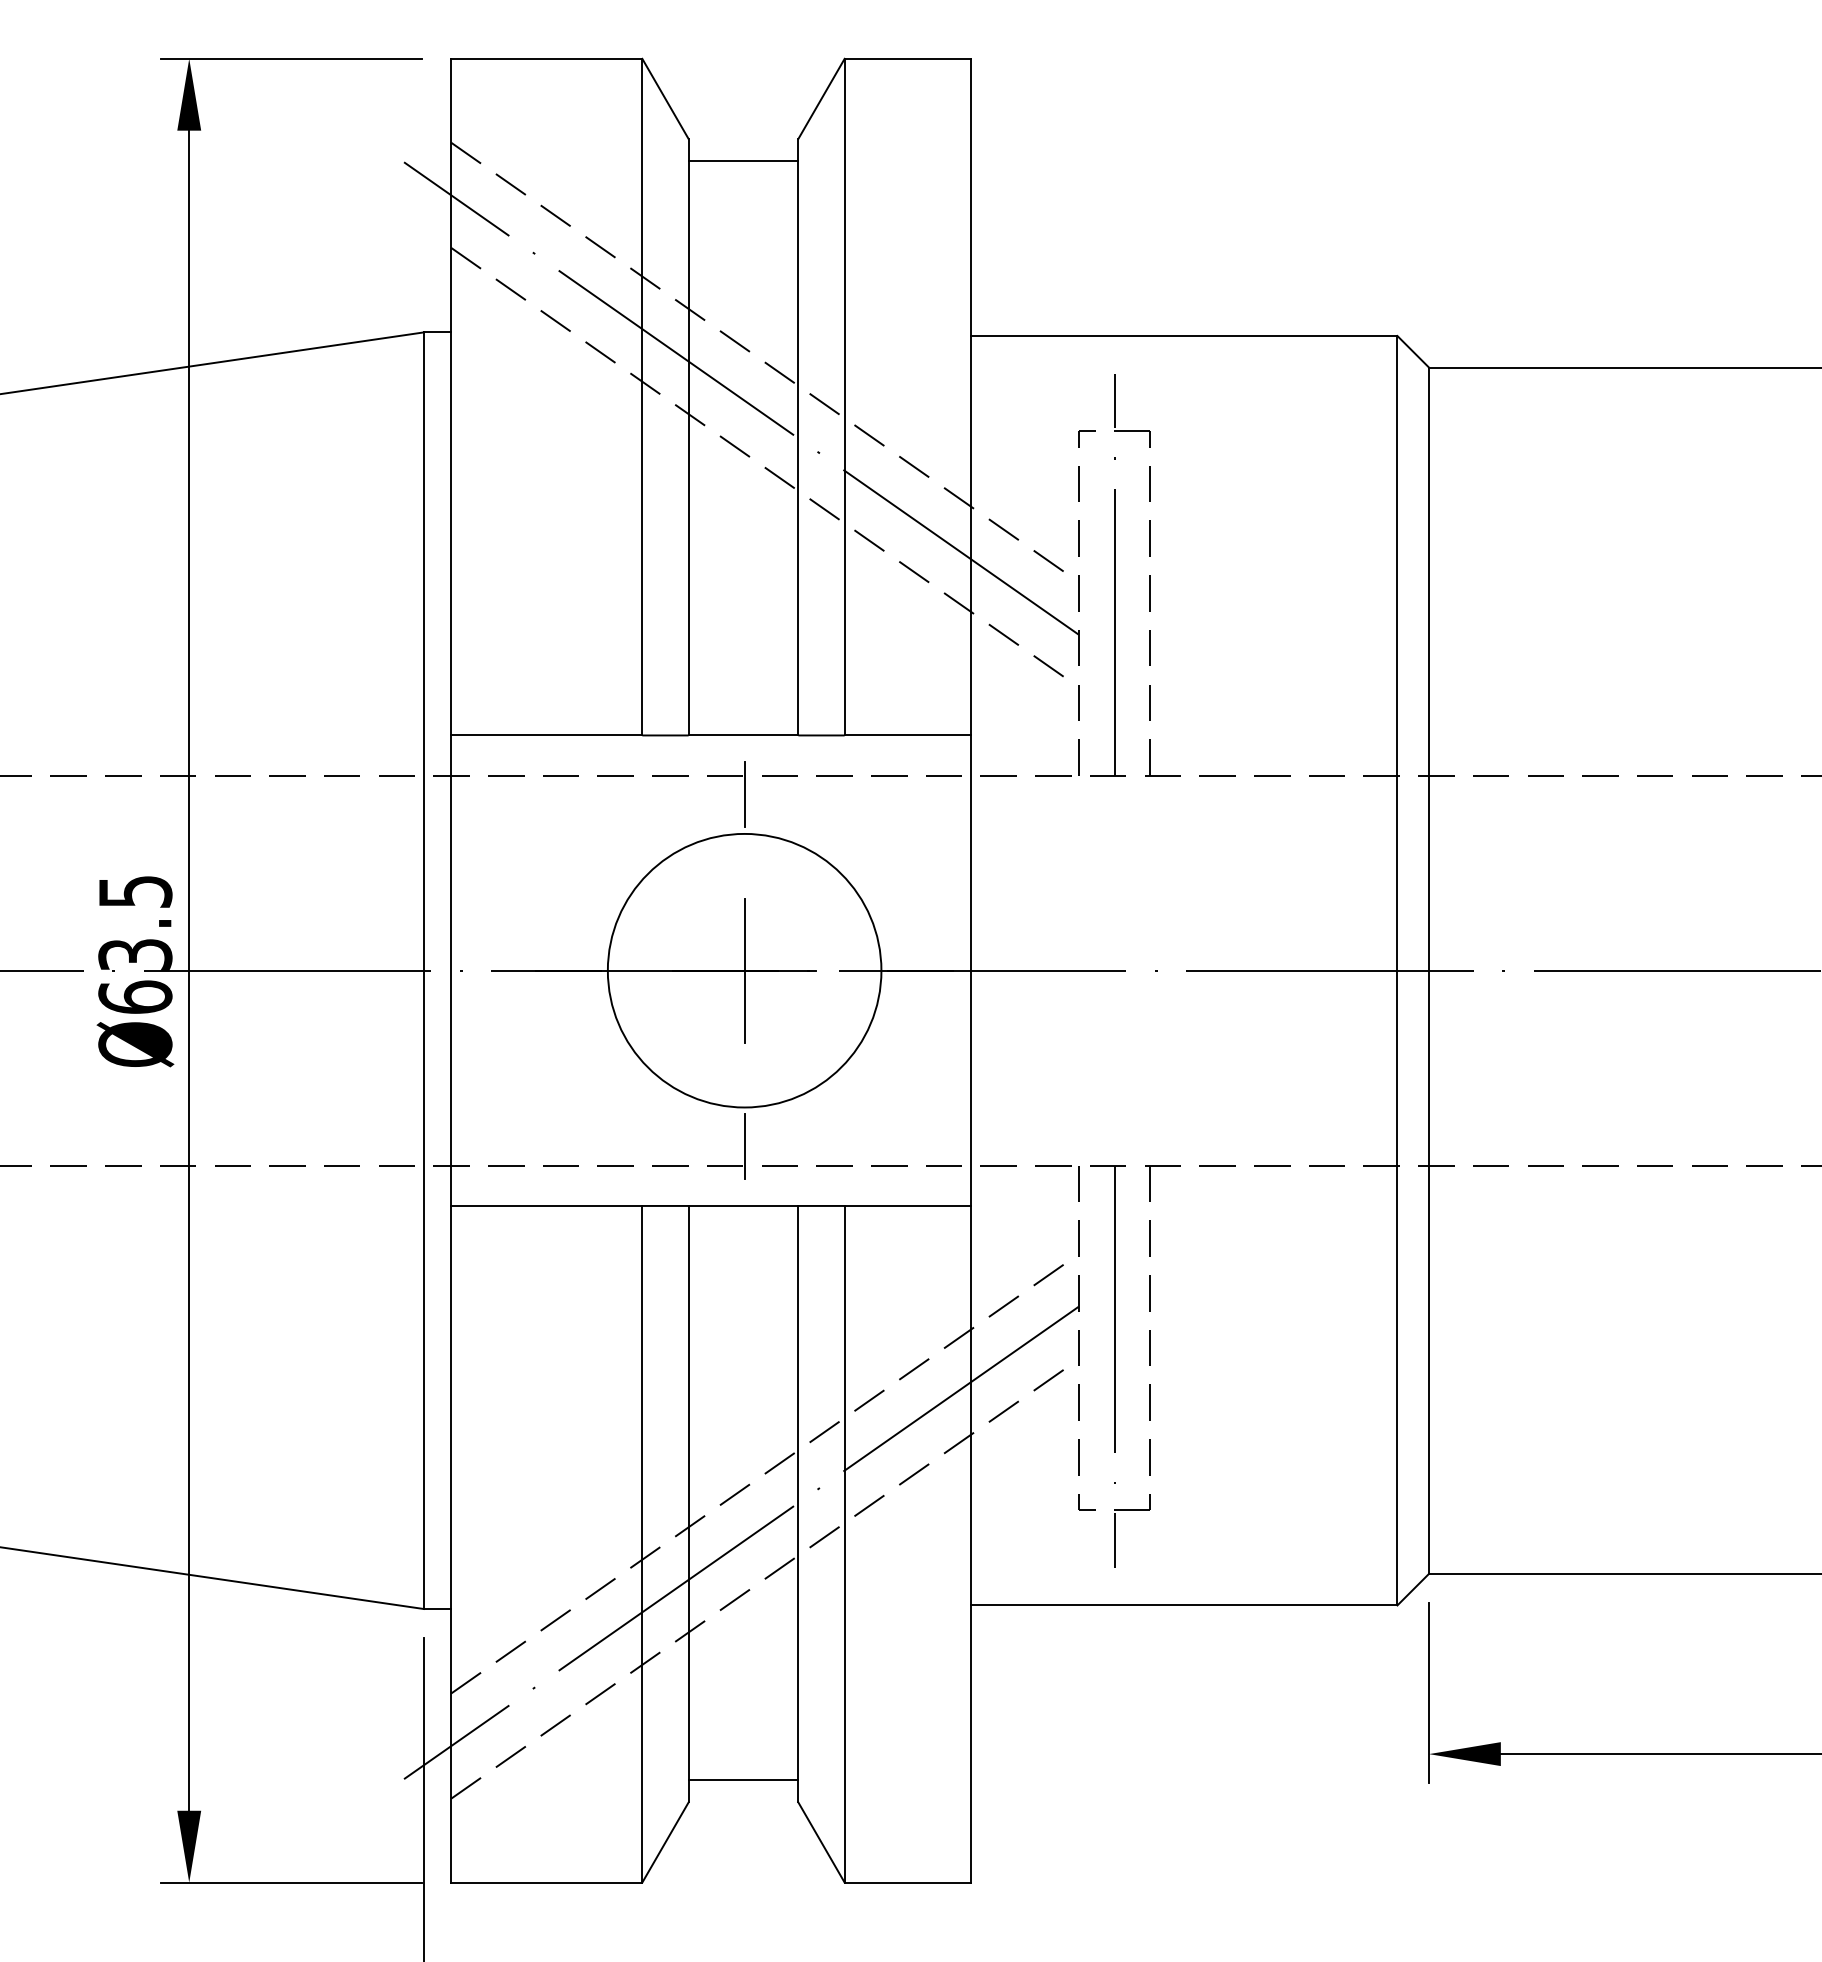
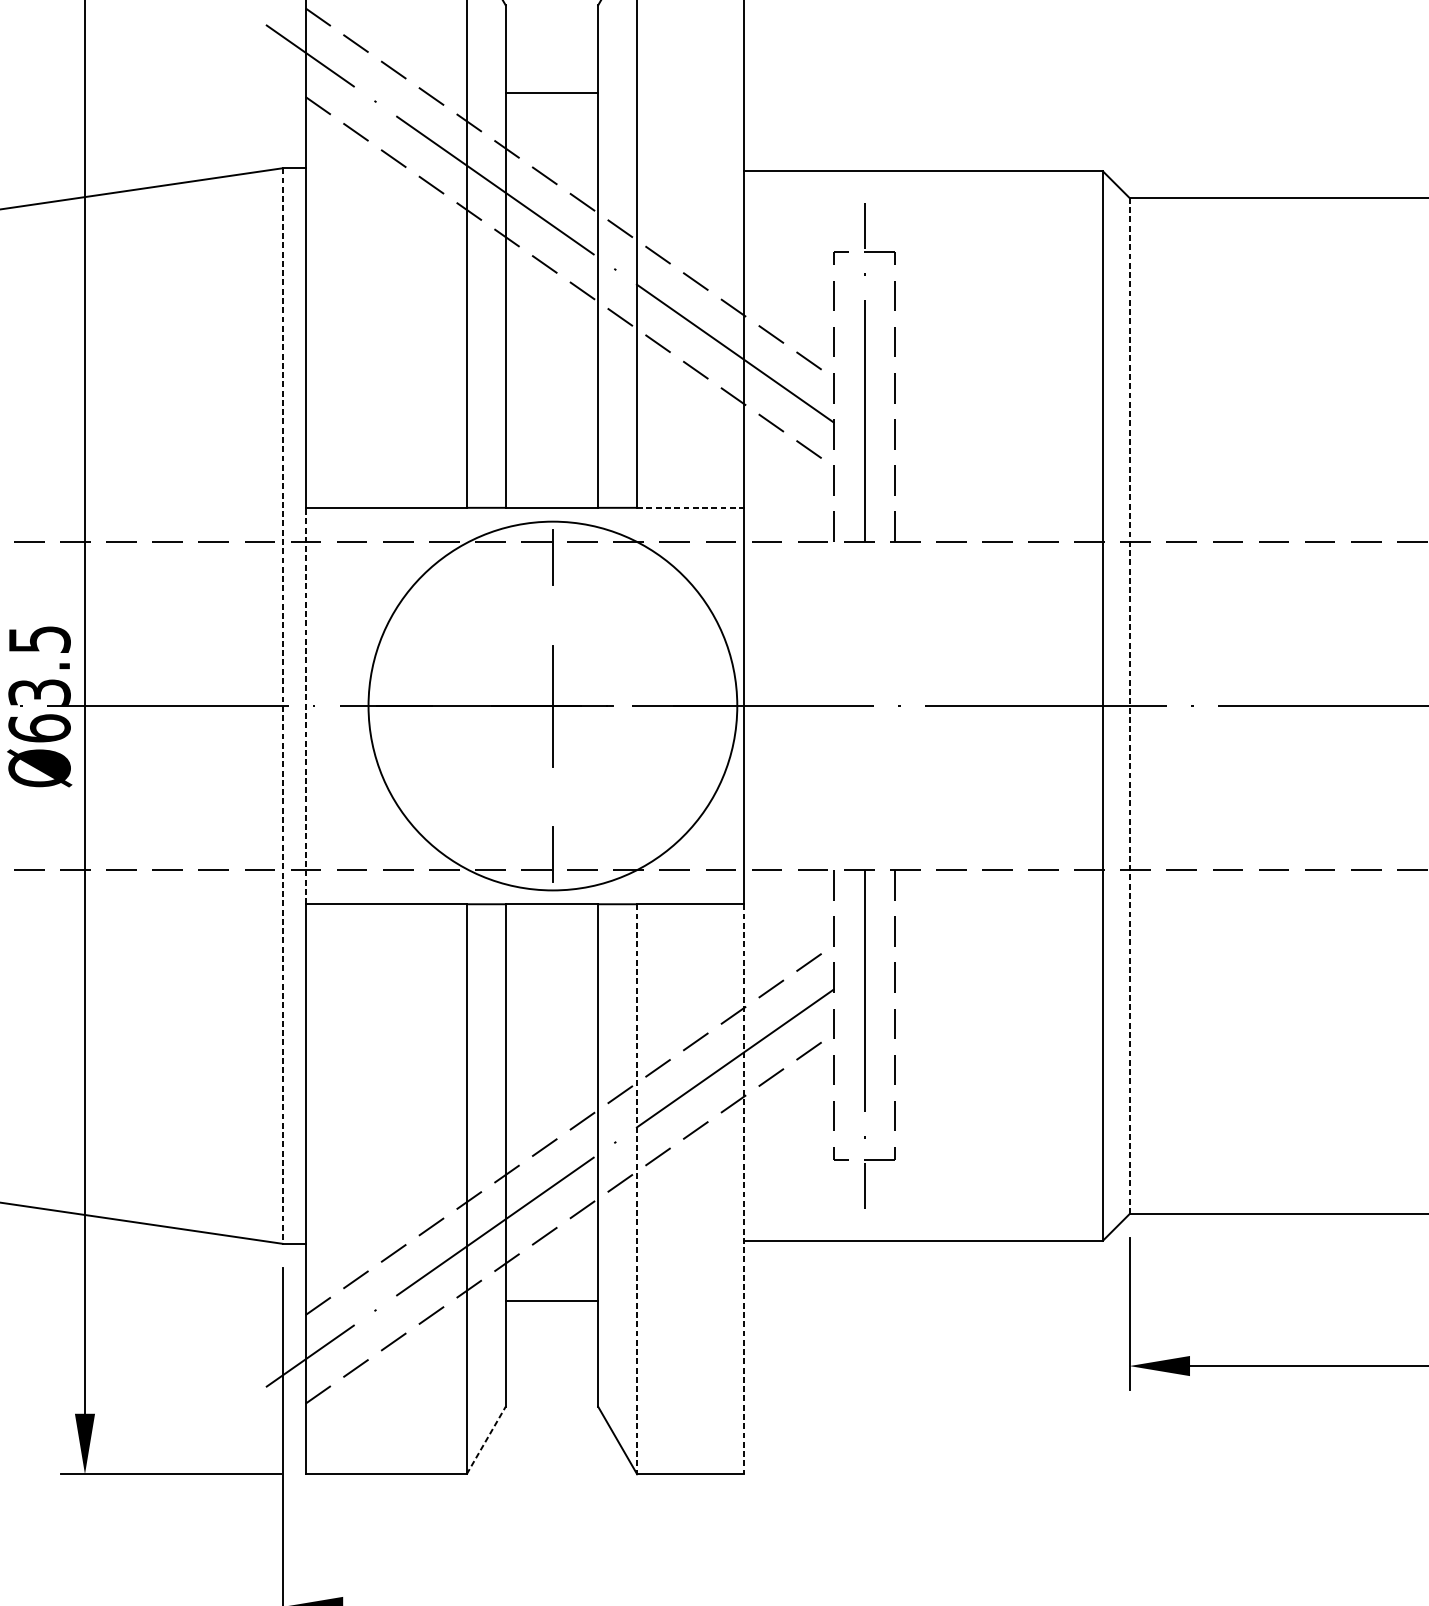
line: (743, 161) -> (551, 93), moved
line: (908, 735) -> (690, 507), solid -> dashed
line: (451, 970) -> (305, 705), solid -> dashed
circle: (744, 970) -> (552, 705), size x1.6
line: (423, 971) -> (282, 706), solid -> dashed
line: (1429, 971) -> (1129, 706), solid -> dashed
line: (844, 1544) -> (637, 1189), solid -> dashed
line: (970, 1544) -> (743, 1189), solid -> dashed
line: (743, 1780) -> (551, 1301), moved
line: (665, 1842) -> (486, 1440), solid -> dashed

